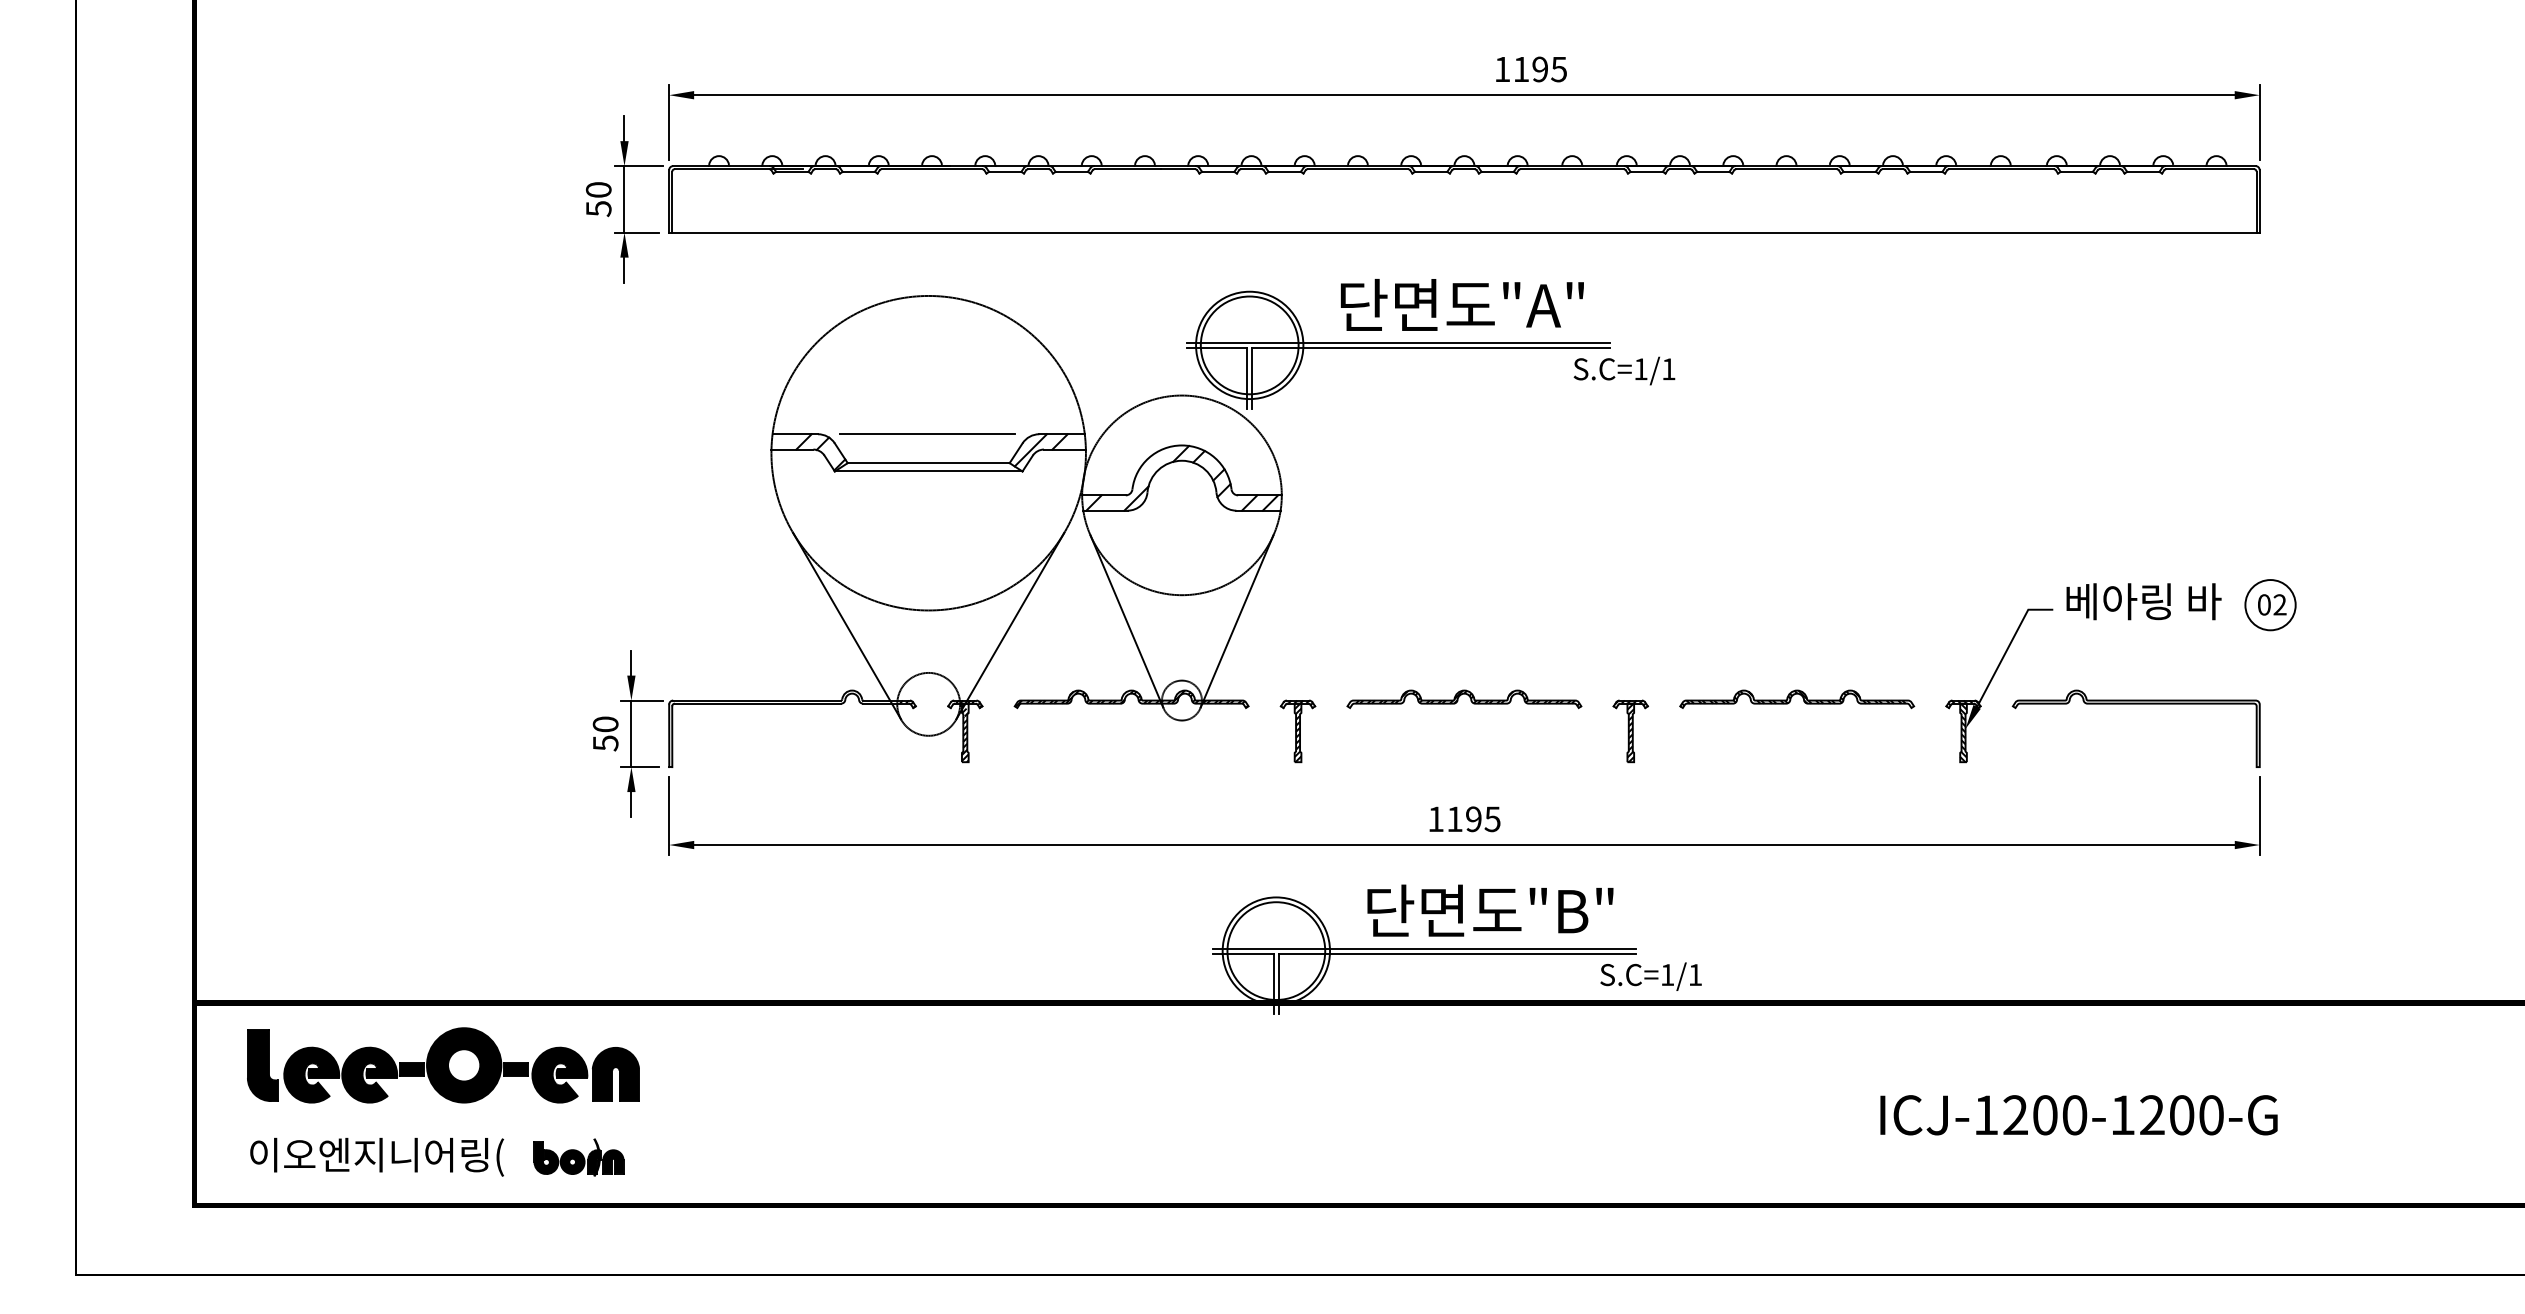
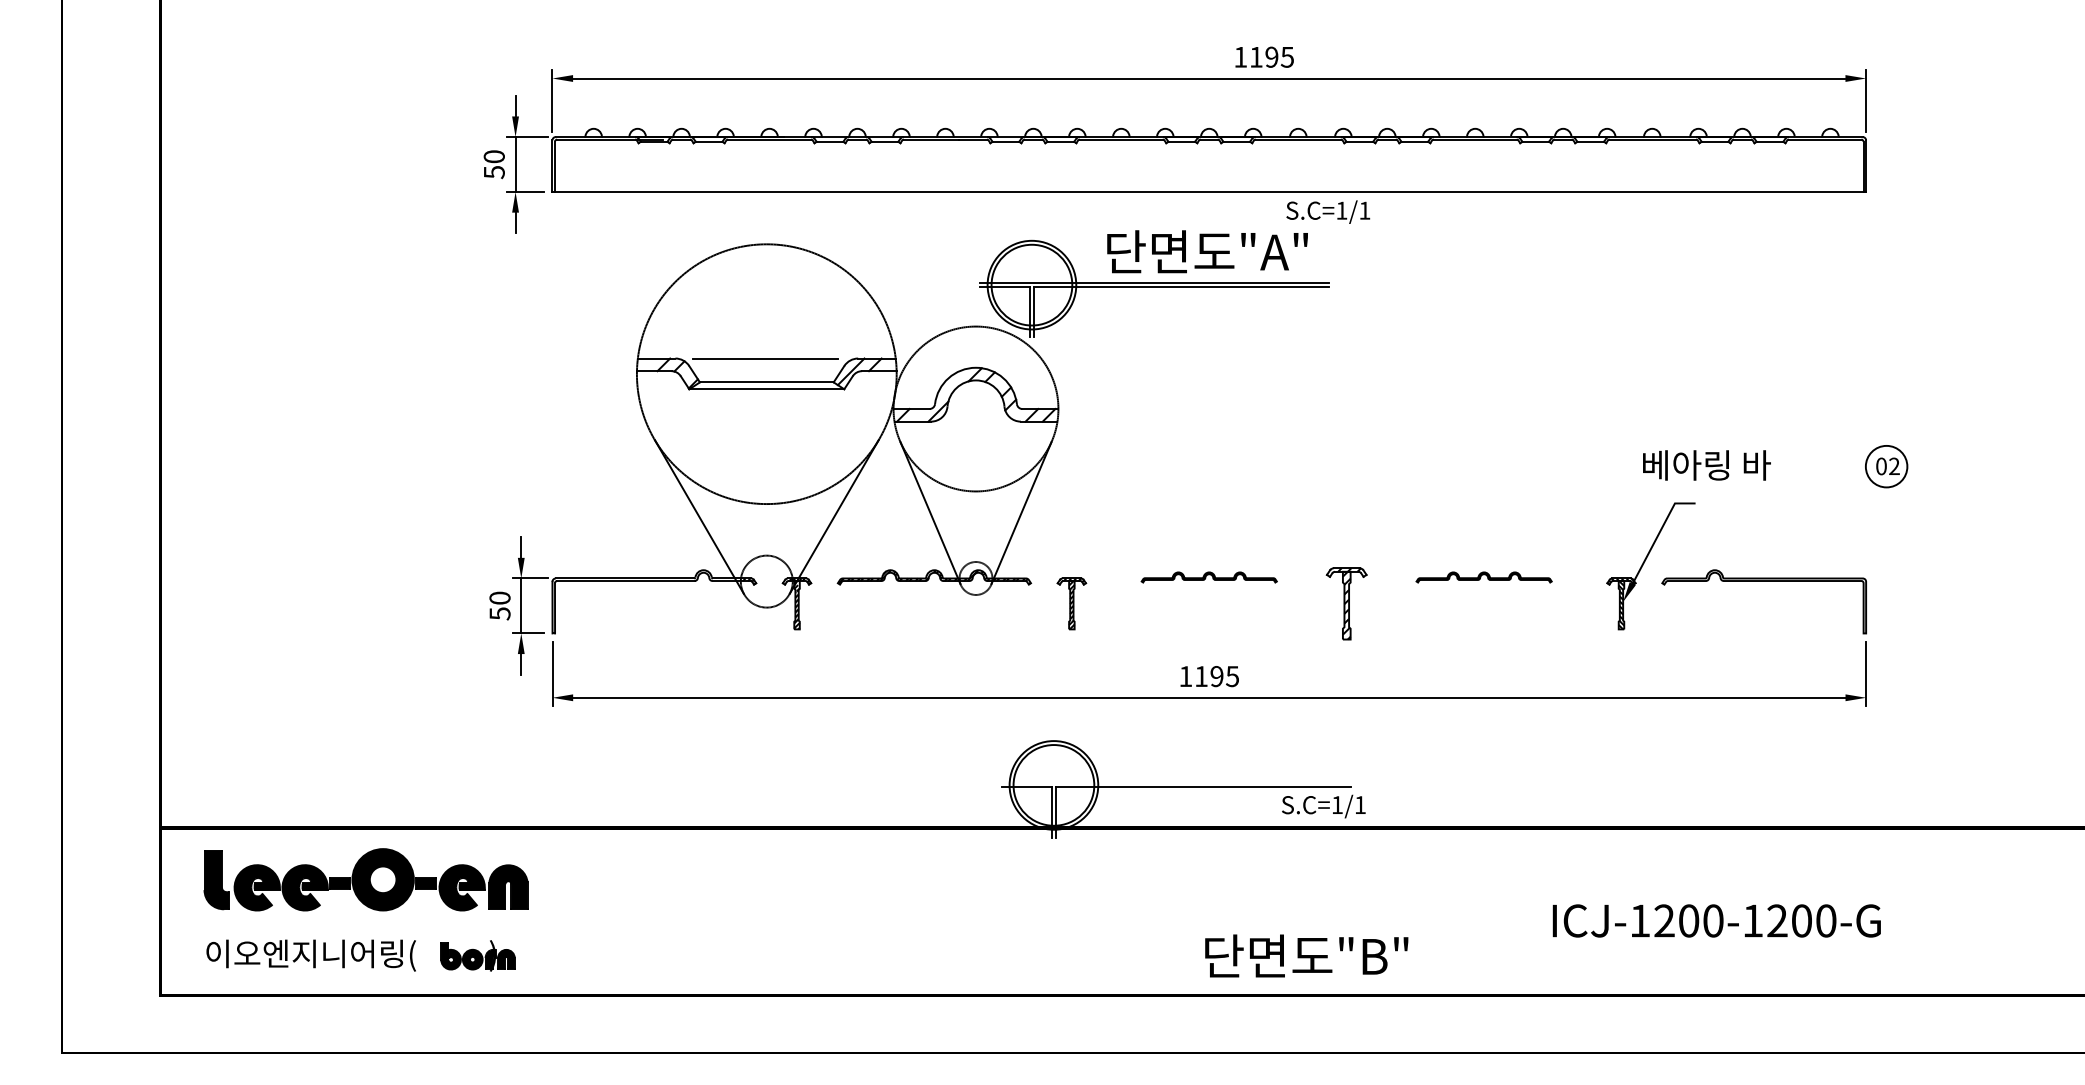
text: (1624, 370) -> (1328, 211), moved
text: (2143, 601) -> (1706, 465), moved
part: (2270, 605) -> (1886, 466), moved
part: (1464, 699) -> (1209, 577), size x0.7
part: (1797, 699) -> (1484, 577), size x0.7
part: (1630, 731) -> (1346, 604), size x1.4
text: (1490, 910) -> (1306, 955), moved
line: (1424, 948) -> (1176, 783), removed
text: (1650, 976) -> (1323, 806), moved

